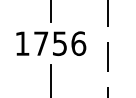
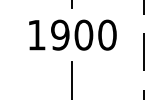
text: (59, 43) -> (83, 34), 1756 -> 1900

